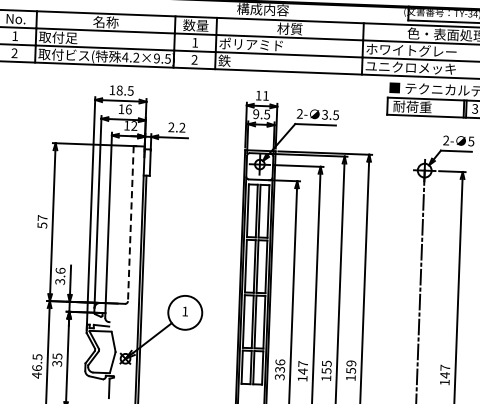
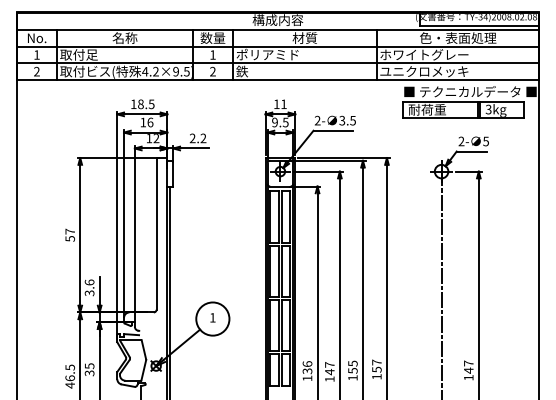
line: (130, 223) -> (156, 233), dashed -> solid
text: (350, 363) -> (376, 362), 159 -> 157
text: (279, 377) -> (307, 378), 336 -> 136

